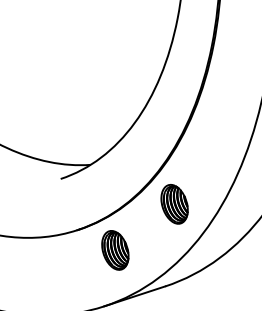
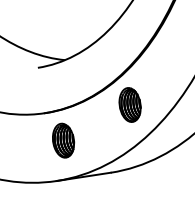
part: (115, 250) -> (63, 140), moved

